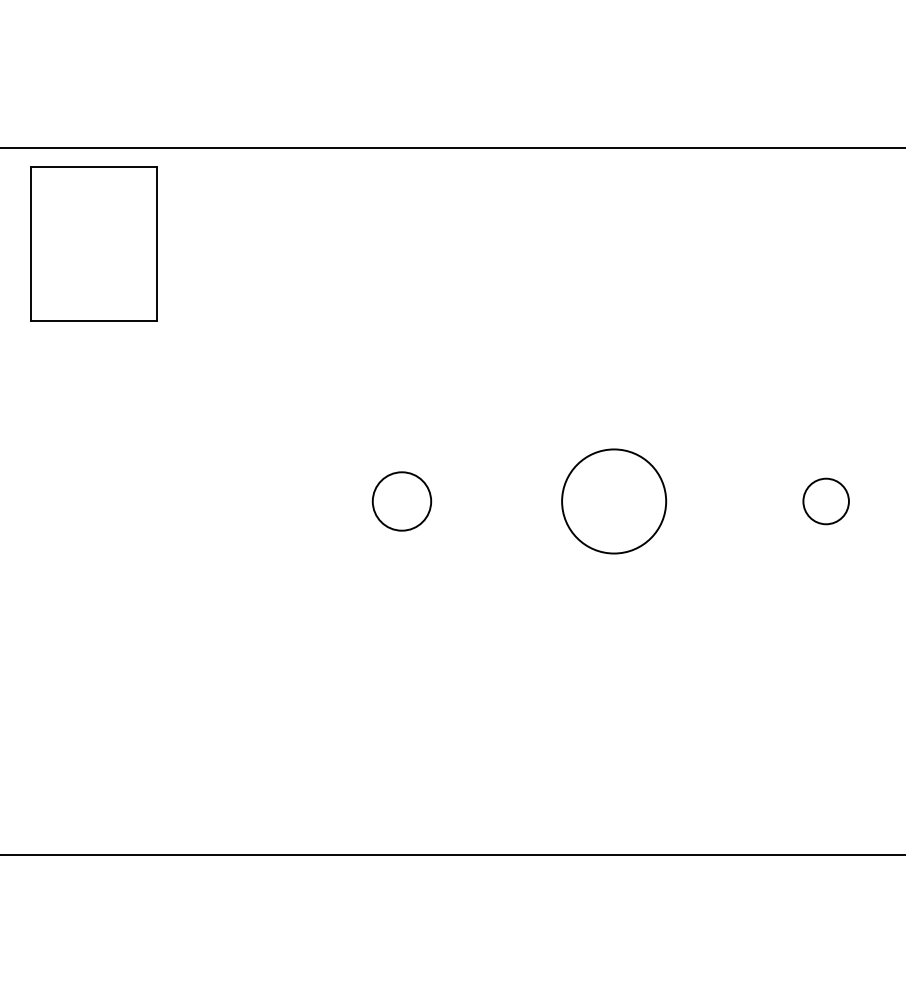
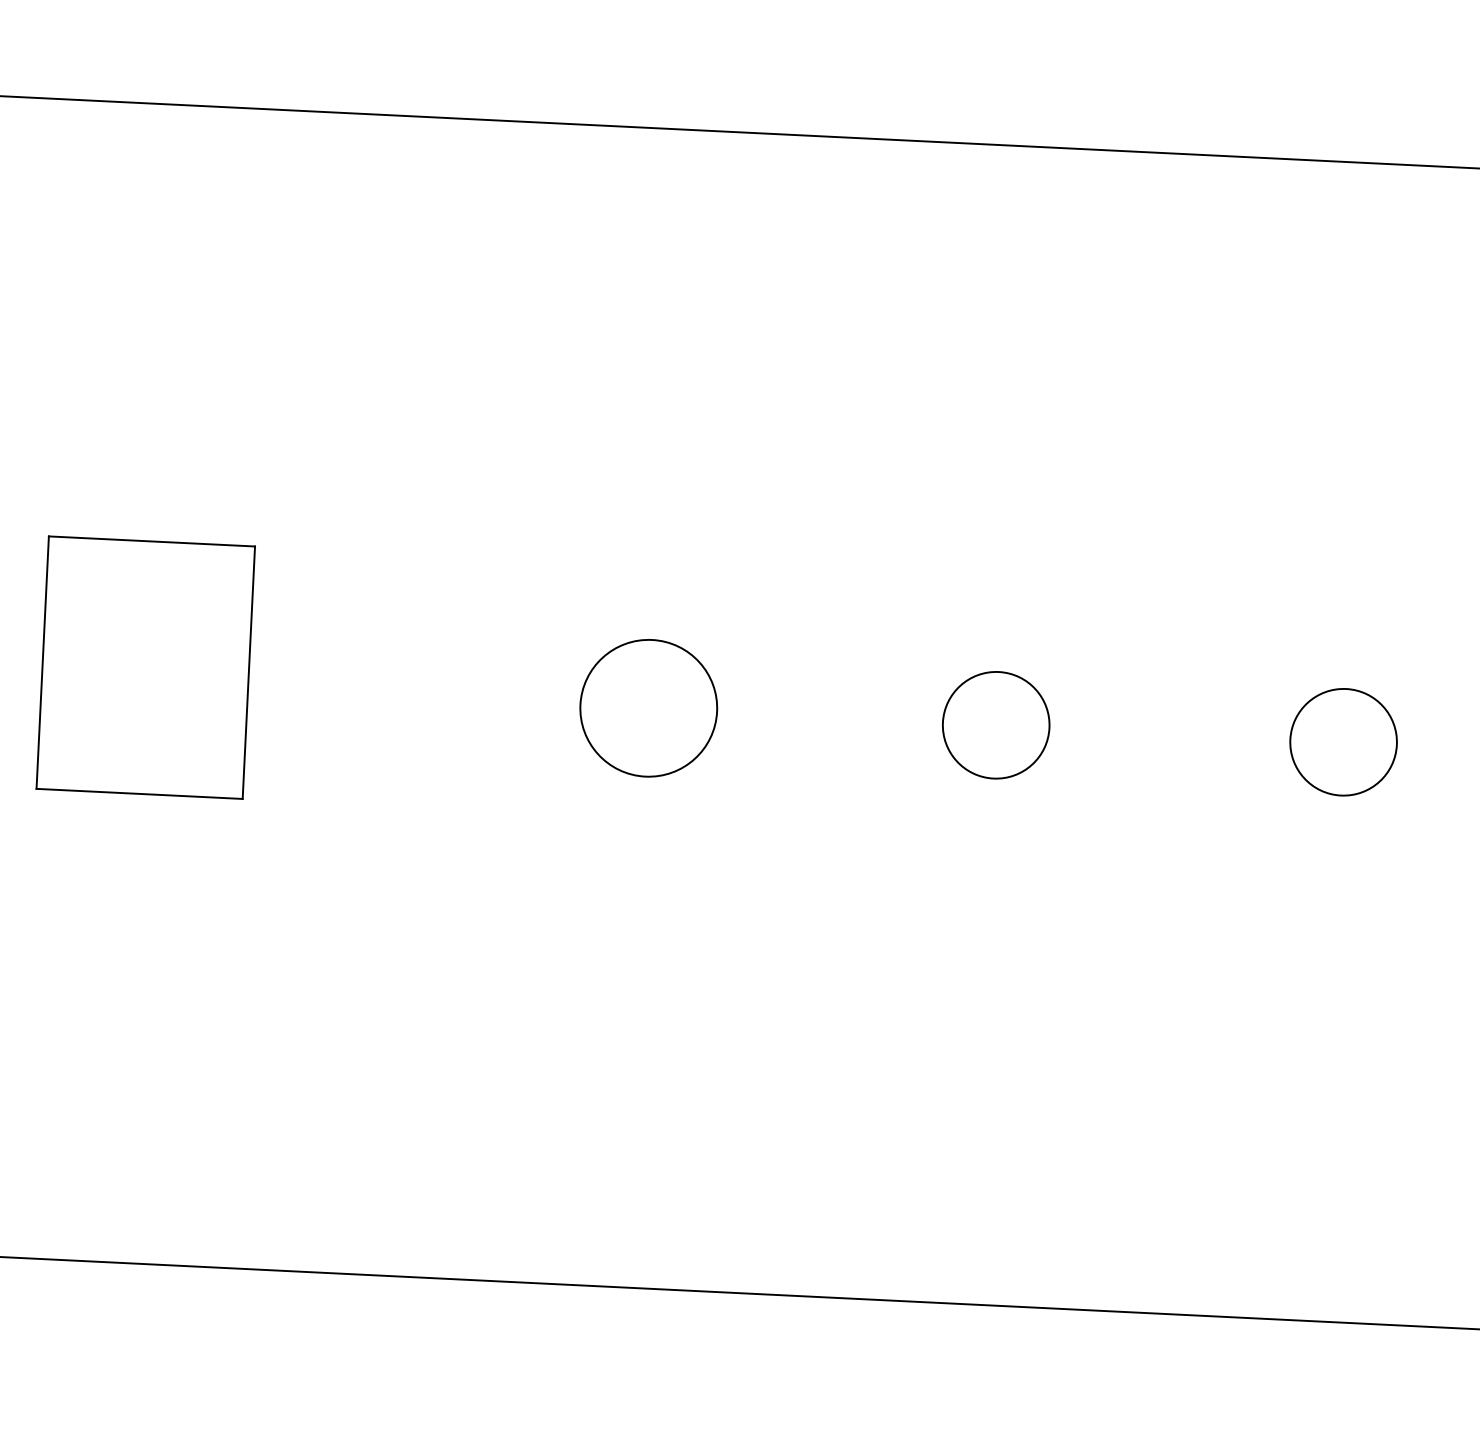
part: (93, 243) -> (144, 667), moved
circle: (401, 501) -> (647, 708), size x1.43
circle: (613, 501) -> (995, 725), size x0.62
circle: (825, 501) -> (1342, 742), size x1.43

